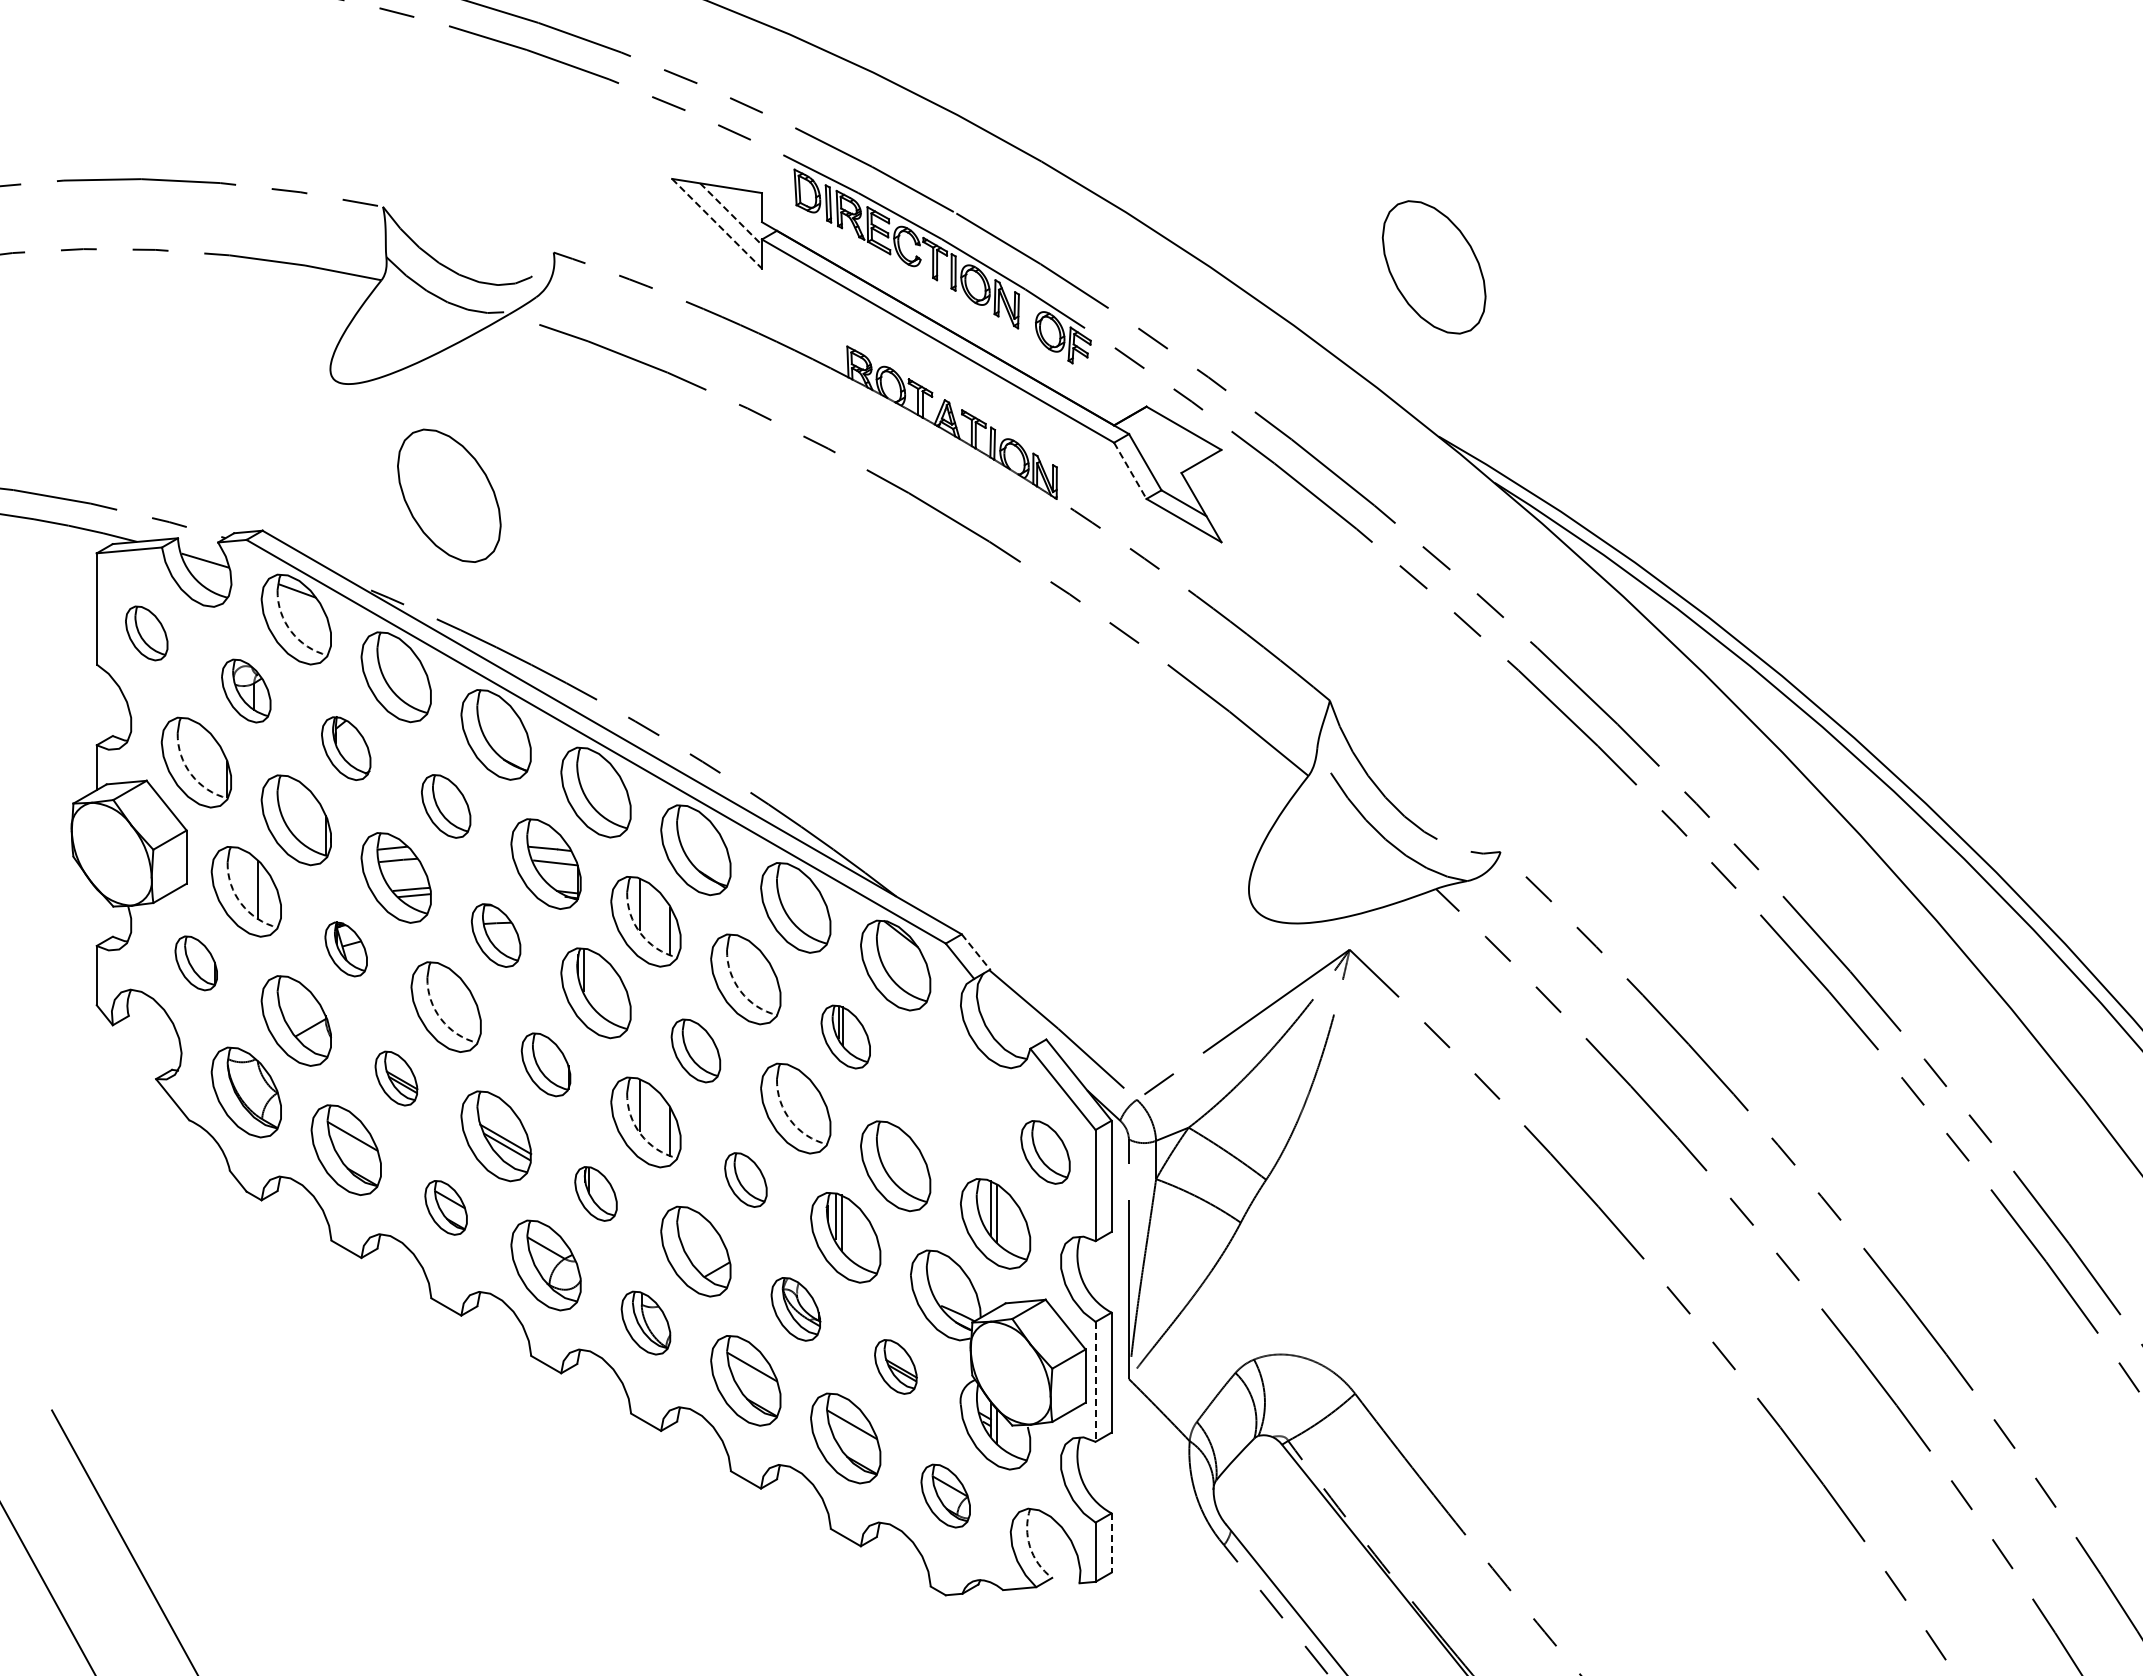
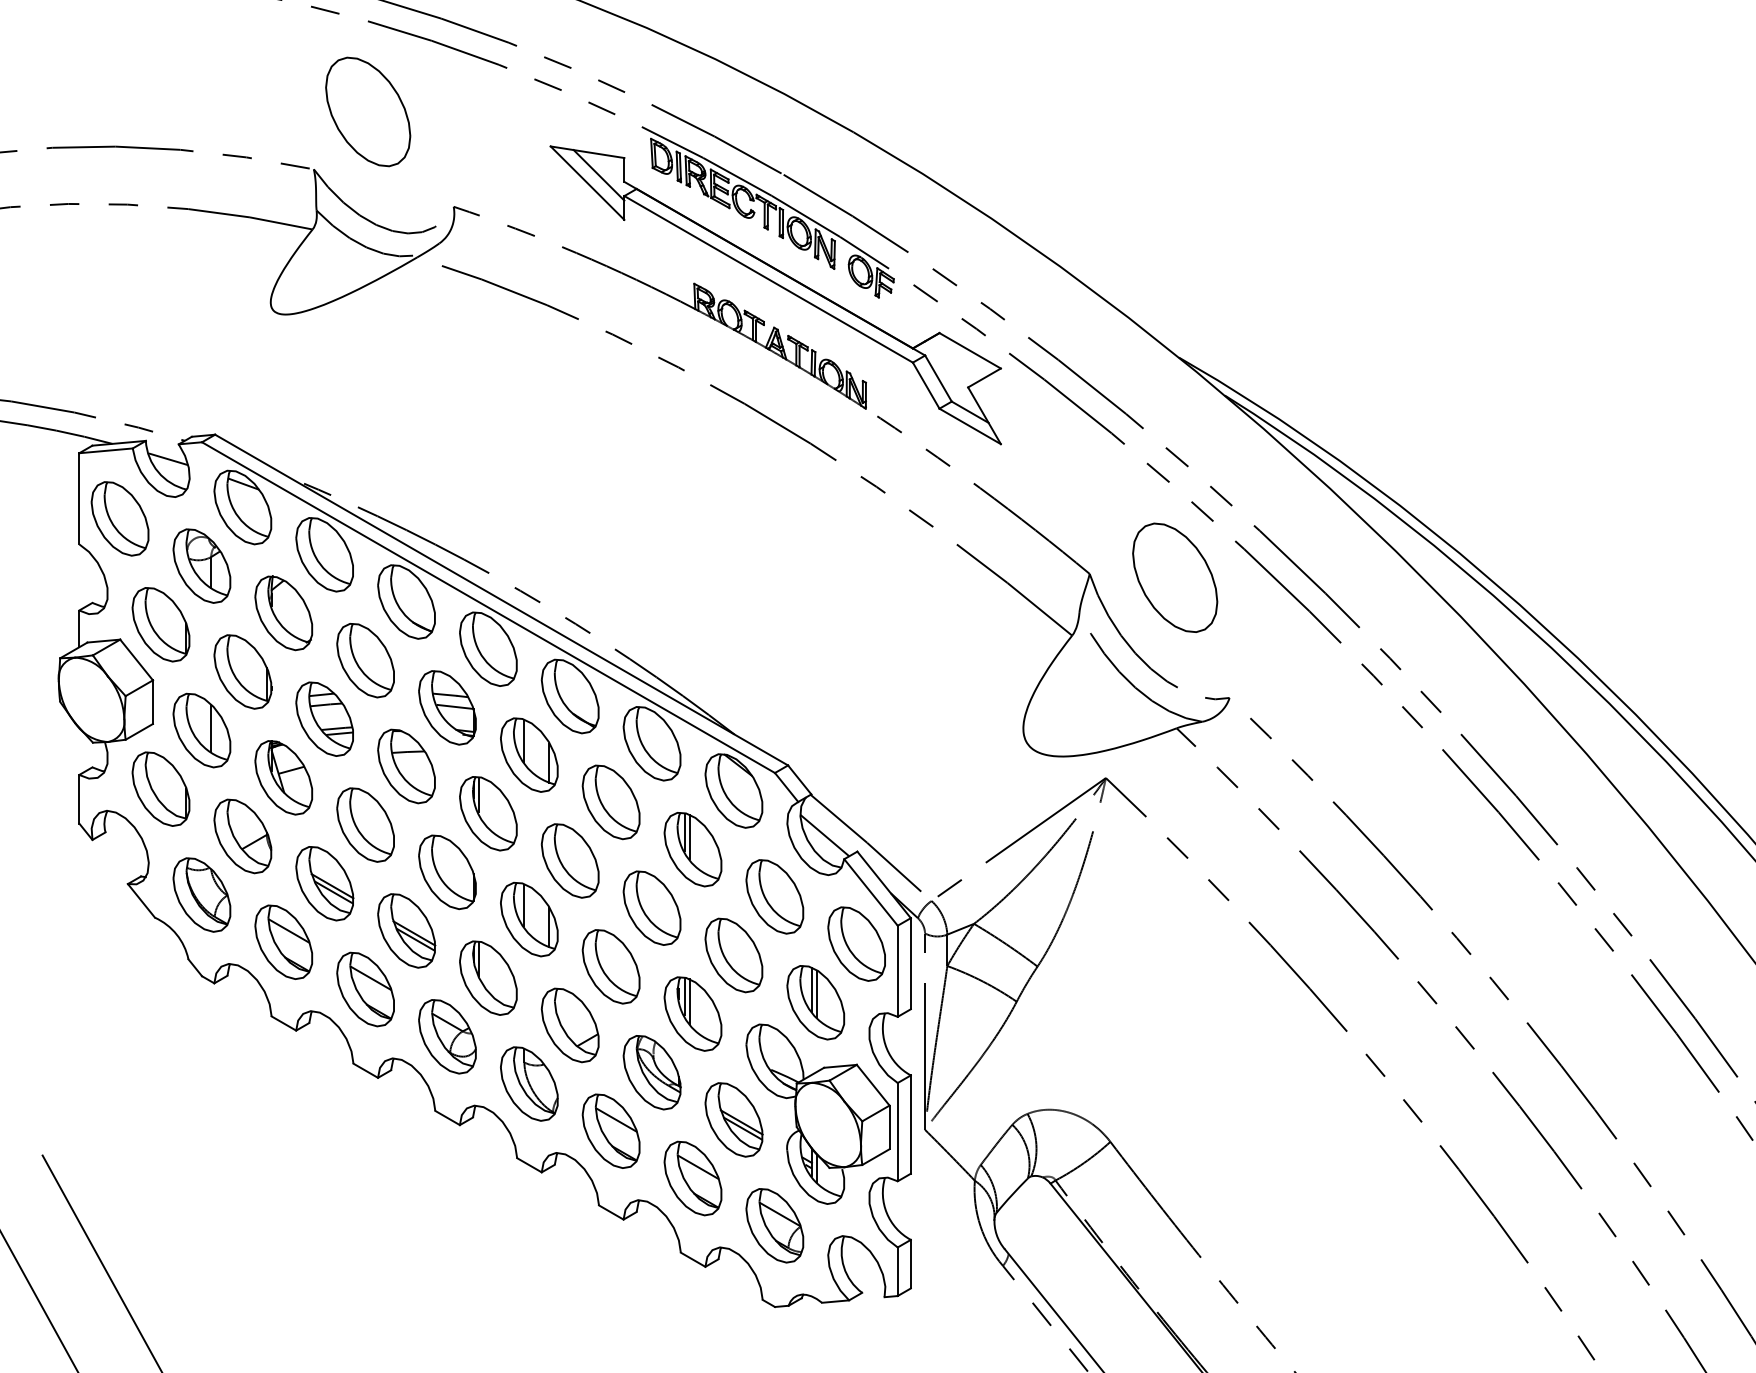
line: (731, 214) -> (599, 175), dashed -> solid
line: (717, 224) -> (587, 183), dashed -> solid
part: (1433, 267) -> (1174, 577), moved
line: (1130, 471) -> (926, 386), dashed -> solid
part: (449, 495) -> (368, 111), moved
arc: (291, 631) -> (238, 517), dashed -> solid
part: (146, 633) -> (120, 518), size x1.67
part: (245, 690) -> (201, 565), size x1.43
part: (345, 748) -> (283, 613), size x1.43
arc: (191, 774) -> (156, 634), dashed -> solid
part: (445, 806) -> (365, 660), size x1.43
arc: (241, 903) -> (197, 740), dashed -> solid
arc: (640, 933) -> (524, 764), dashed -> solid
part: (495, 935) -> (406, 766), size x1.43
part: (345, 949) -> (283, 777), size x1.67
line: (975, 952) -> (799, 780), dashed -> solid
part: (195, 963) -> (160, 789), size x1.67
arc: (740, 991) -> (606, 812), dashed -> solid
arc: (441, 1019) -> (361, 835), dashed -> solid
line: (1006, 1019) -> (824, 835), added
part: (845, 1036) -> (692, 849), size x1.43
part: (695, 1050) -> (569, 860), size x1.43
part: (545, 1064) -> (446, 872), size x1.43
part: (396, 1078) -> (324, 883), size x1.67
part: (945, 1094) -> (774, 896), added
arc: (790, 1120) -> (647, 917), dashed -> solid
arc: (640, 1134) -> (524, 929), dashed -> solid
part: (1045, 1152) -> (856, 944), size x1.43
part: (745, 1179) -> (610, 966), size x1.67
part: (595, 1193) -> (487, 977), size x1.67
part: (445, 1207) -> (365, 989), size x1.67
part: (795, 1309) -> (651, 1072), size x1.43
part: (645, 1322) -> (528, 1083), size x1.43
part: (895, 1366) -> (733, 1119), size x1.67
line: (1095, 1381) -> (897, 1131), dashed -> solid
part: (945, 1495) -> (774, 1225), size x1.43
line: (1111, 1543) -> (910, 1264), dashed -> solid
arc: (1030, 1546) -> (844, 1267), dashed -> solid

